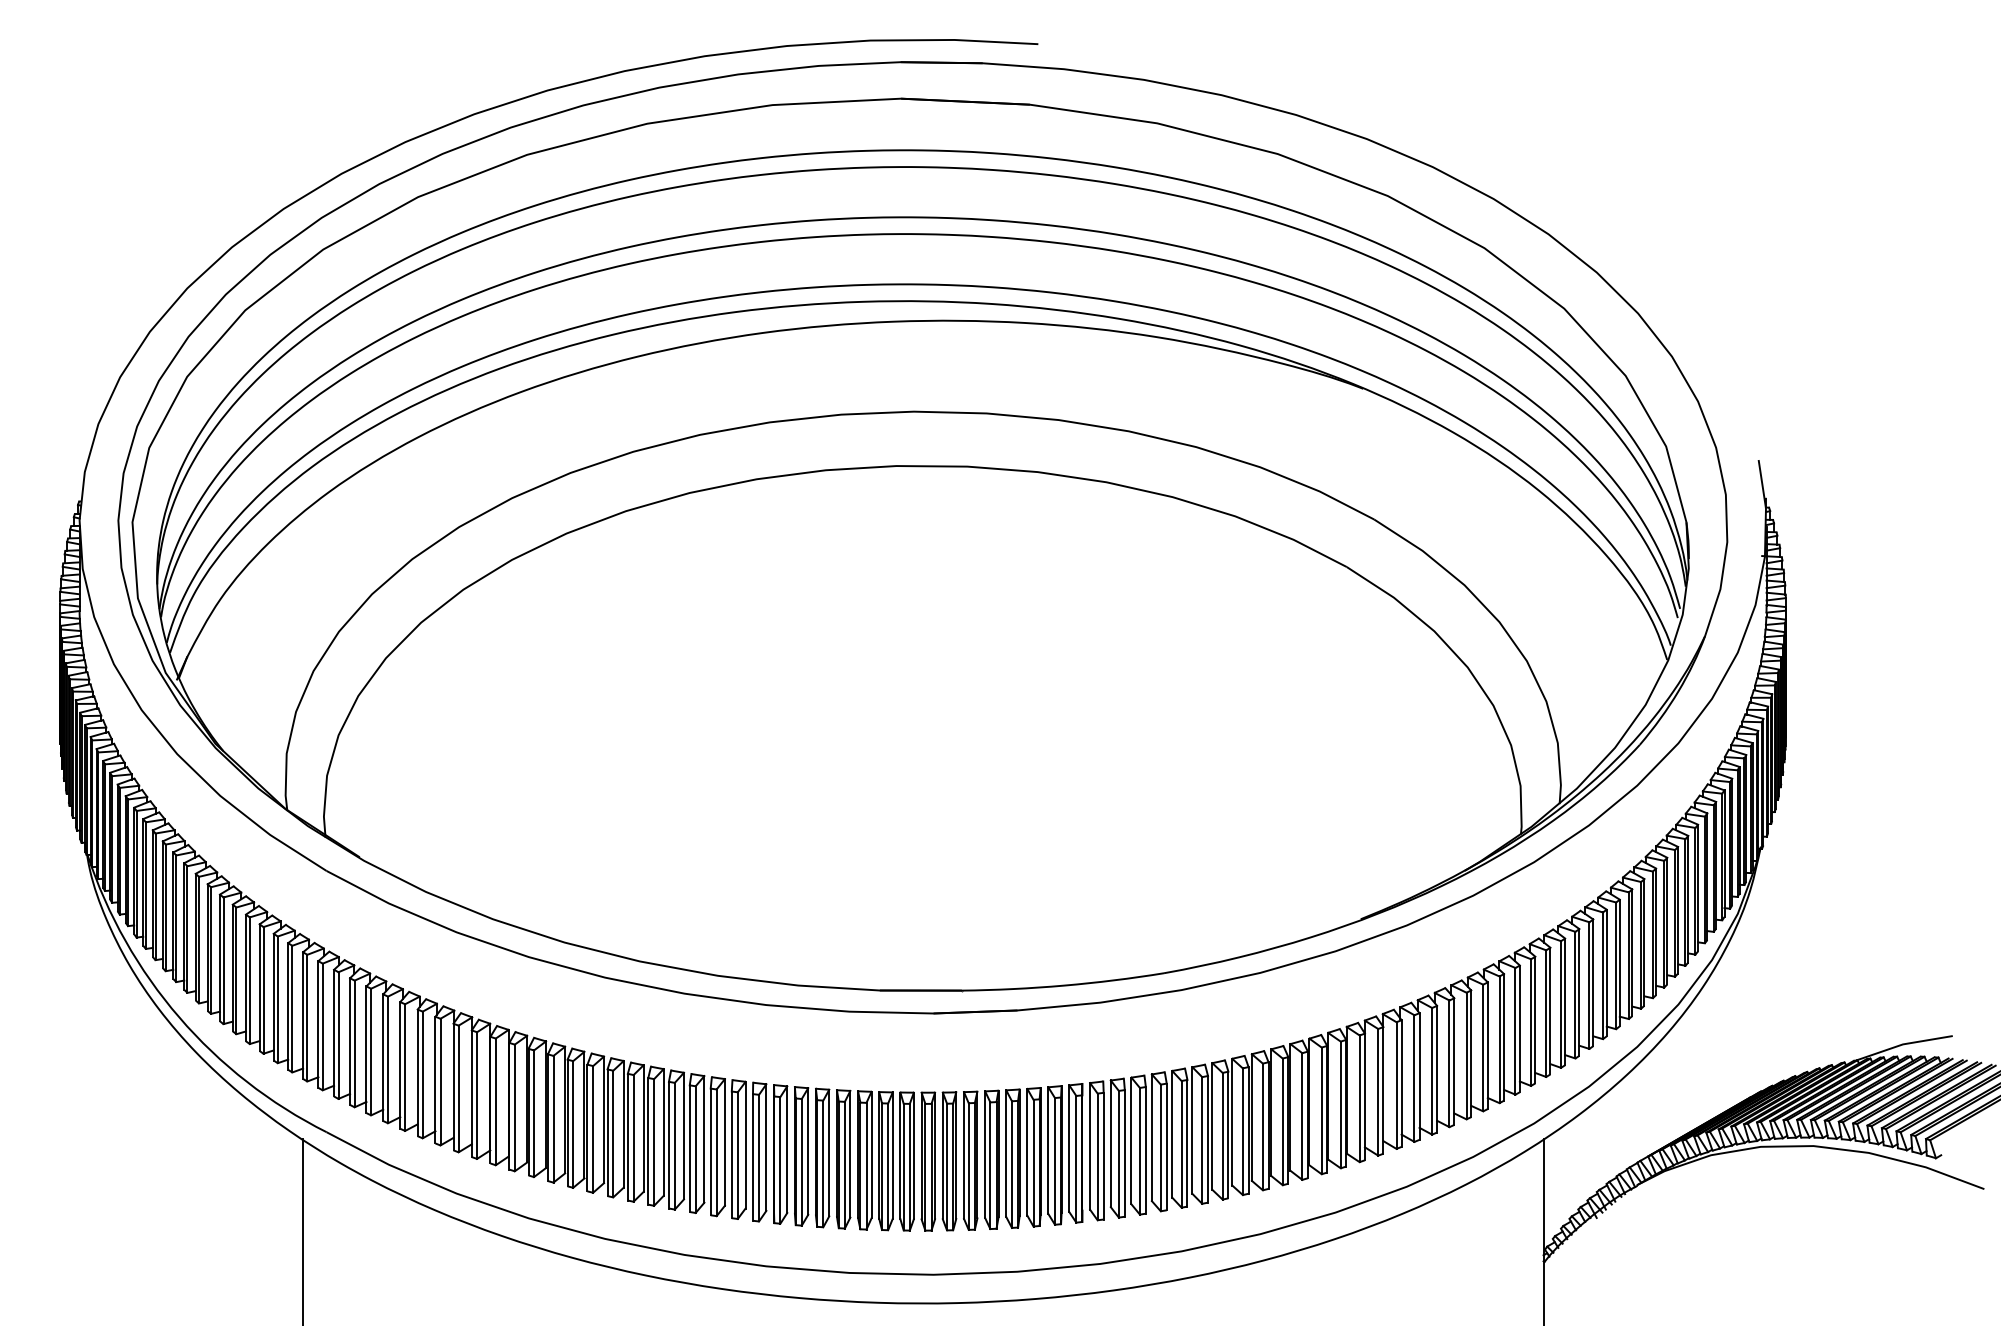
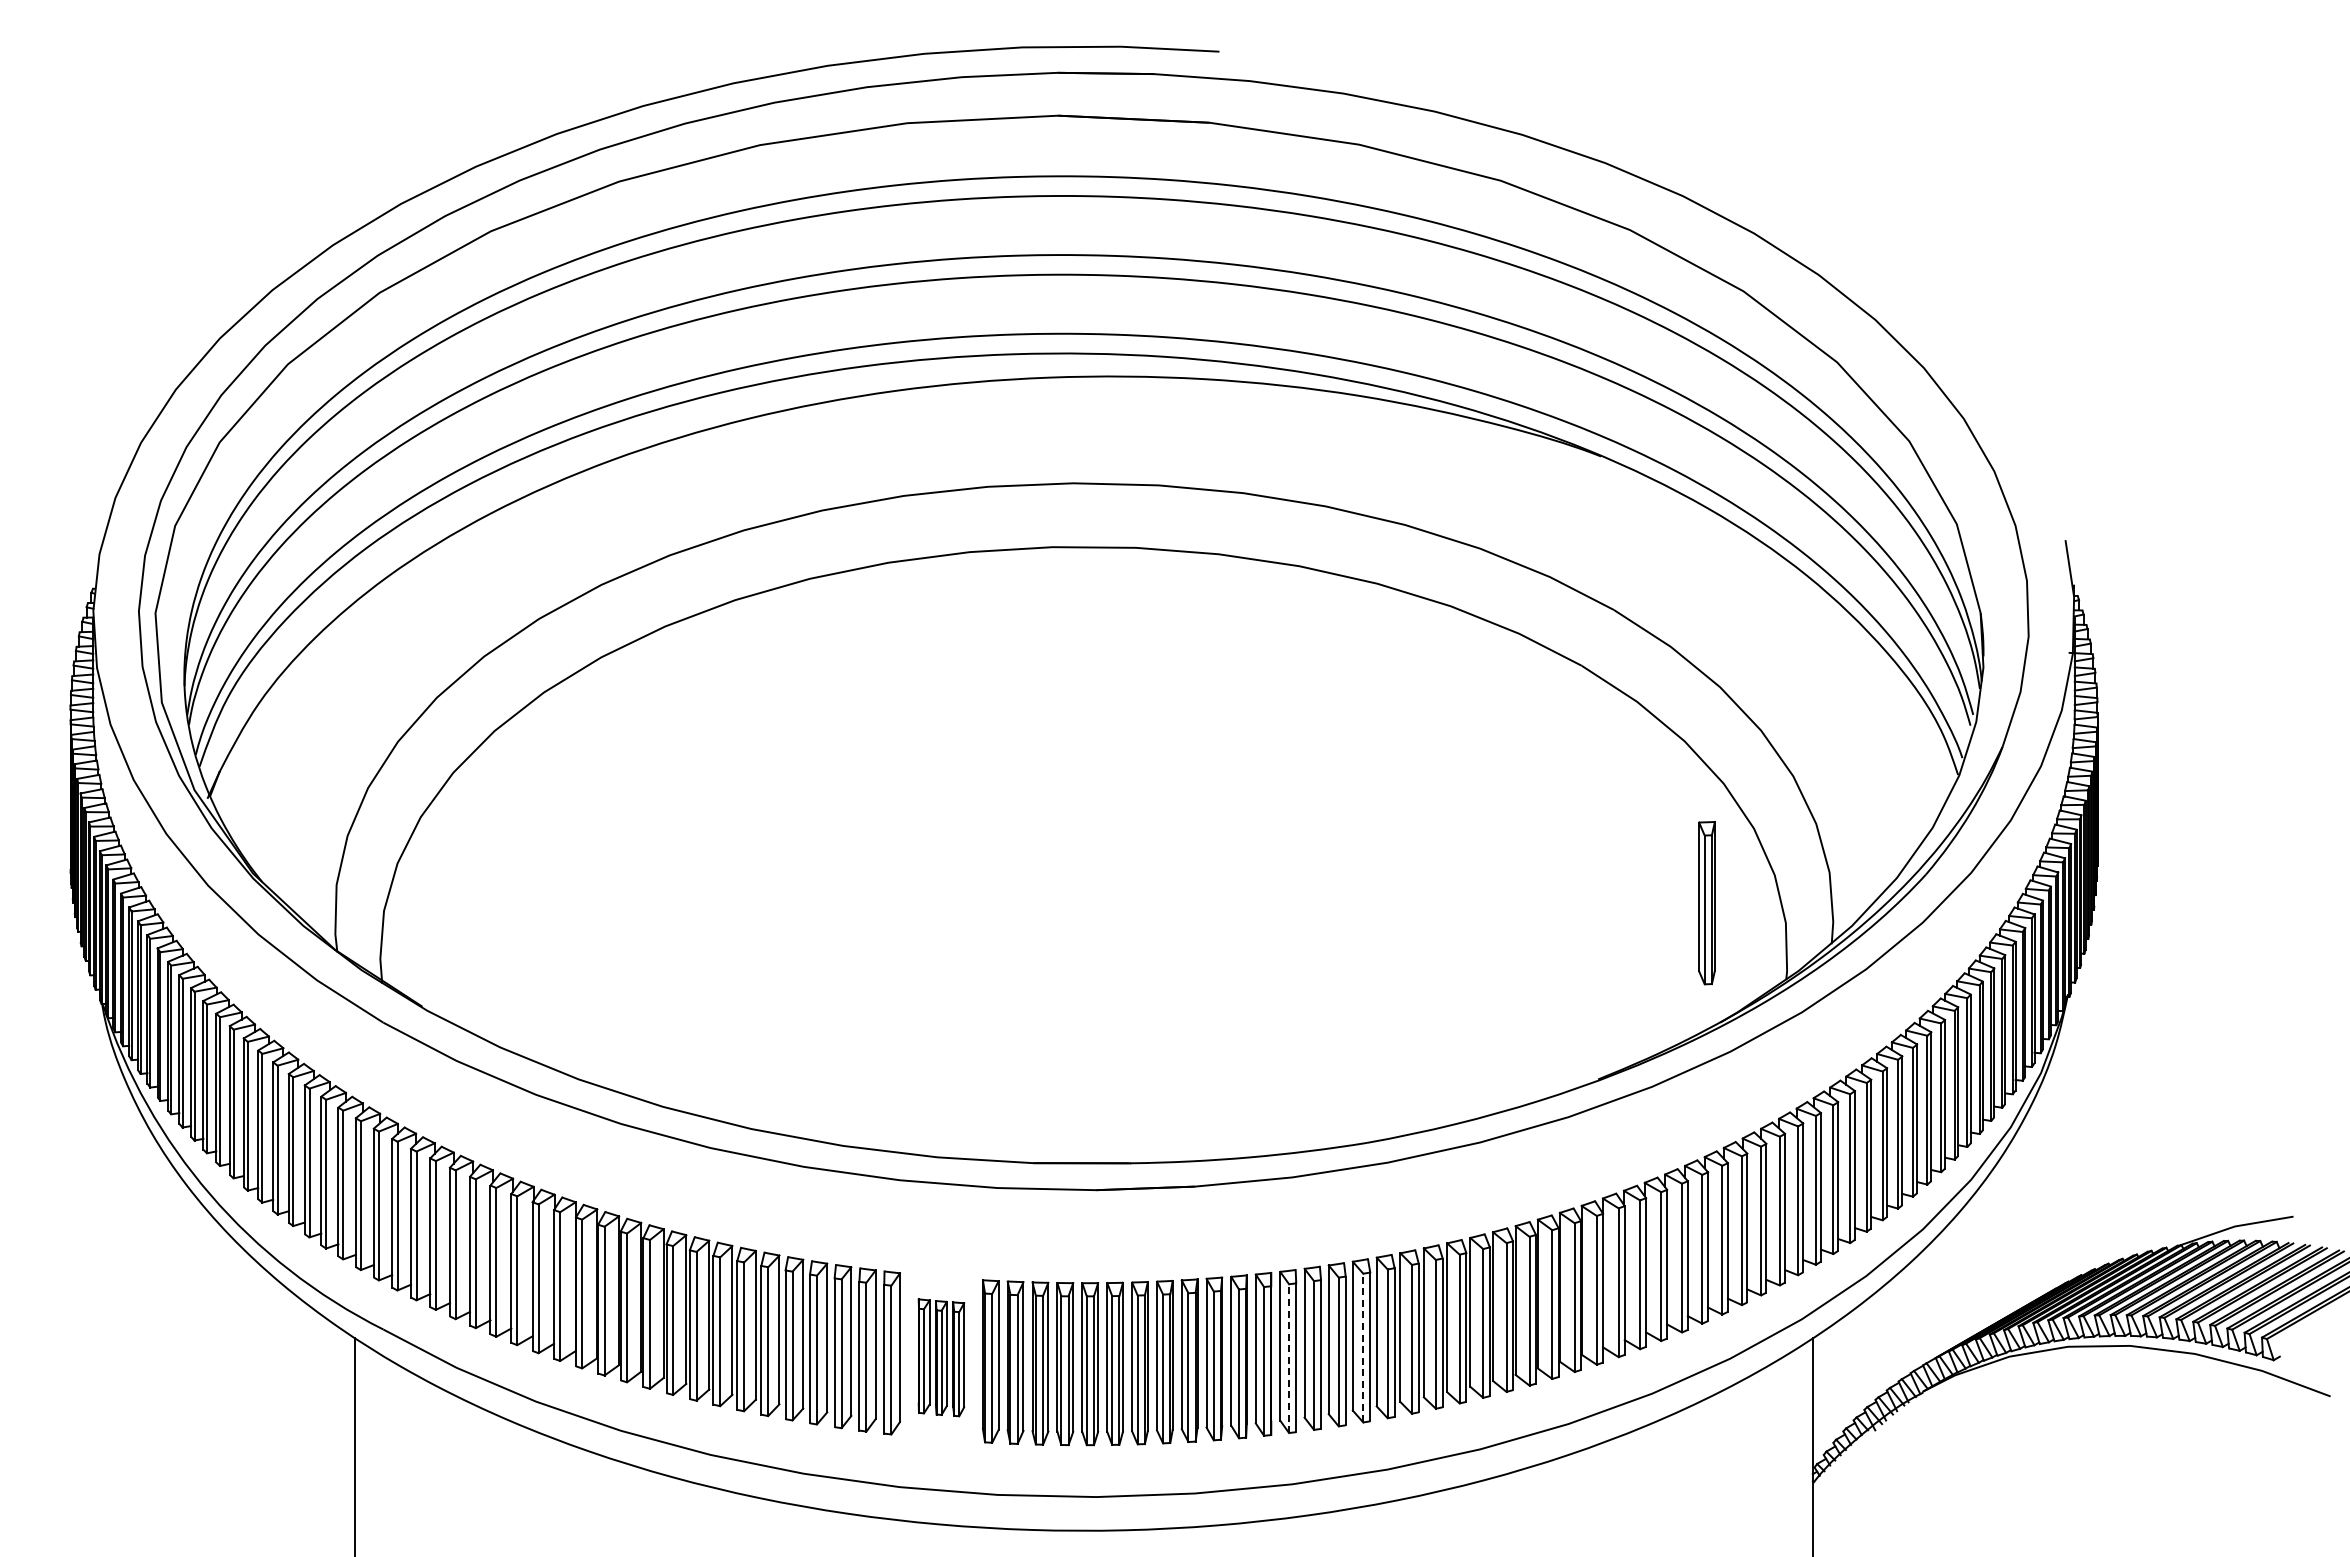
part: (1453, 769) -> (1706, 903), added
line: (1160, 1147) -> (1363, 1347), solid -> dashed
part: (801, 1155) -> (941, 1357), size x0.7
line: (1097, 1156) -> (1289, 1358), solid -> dashed

